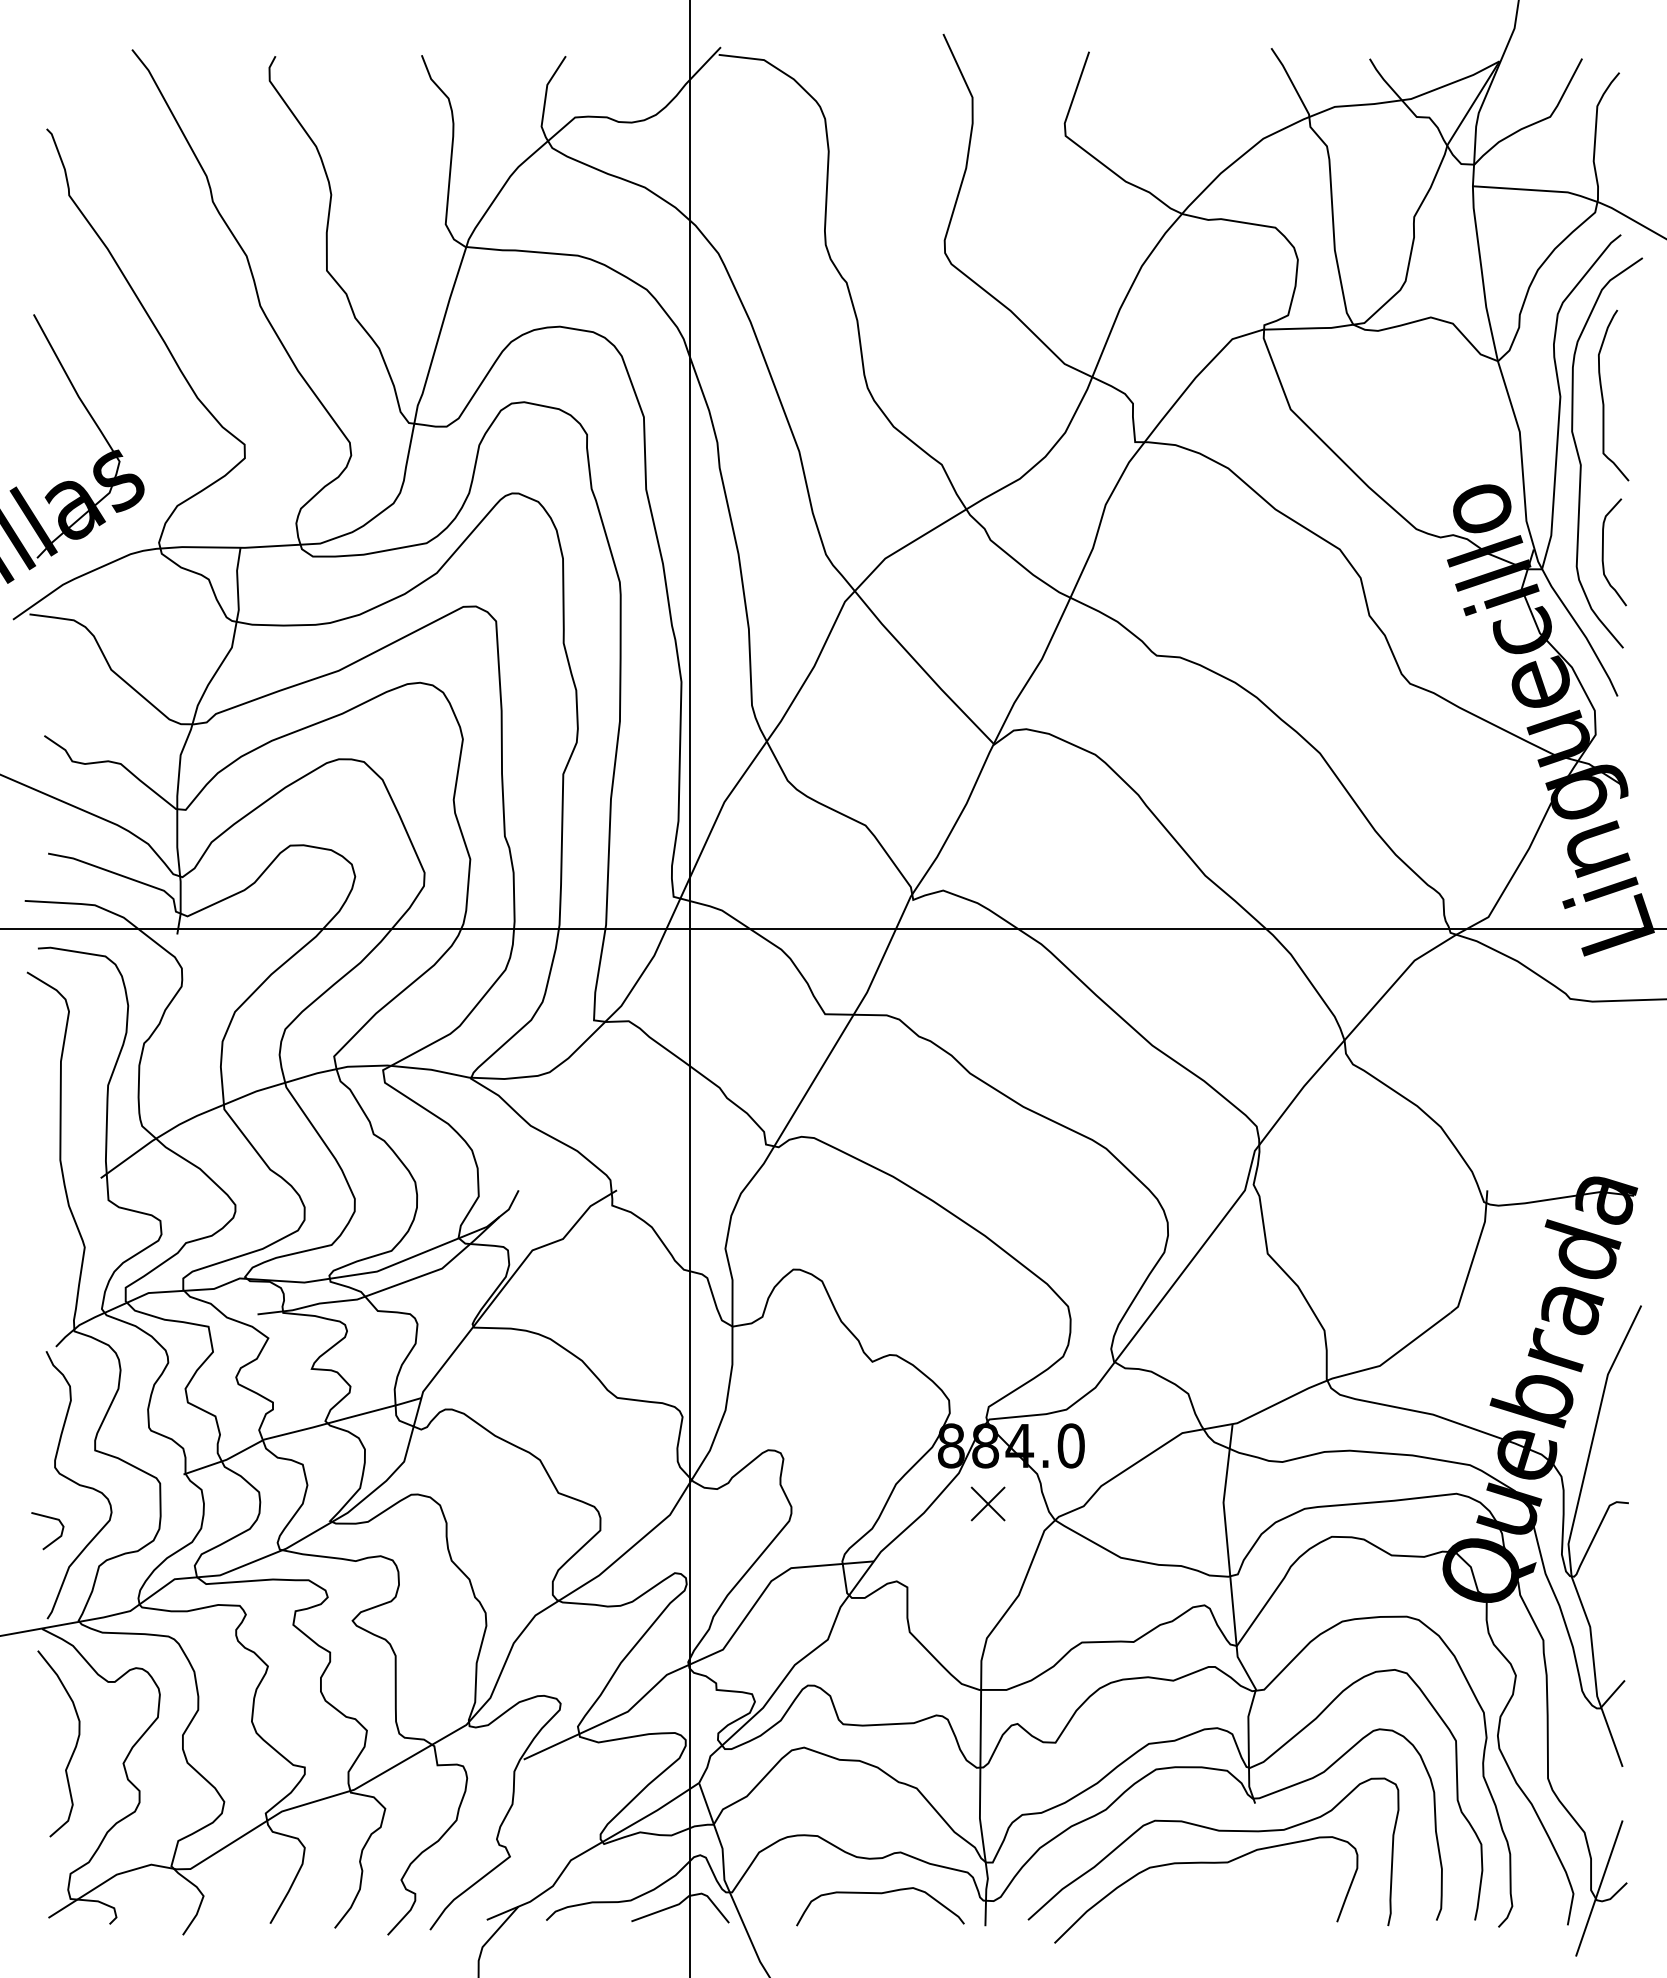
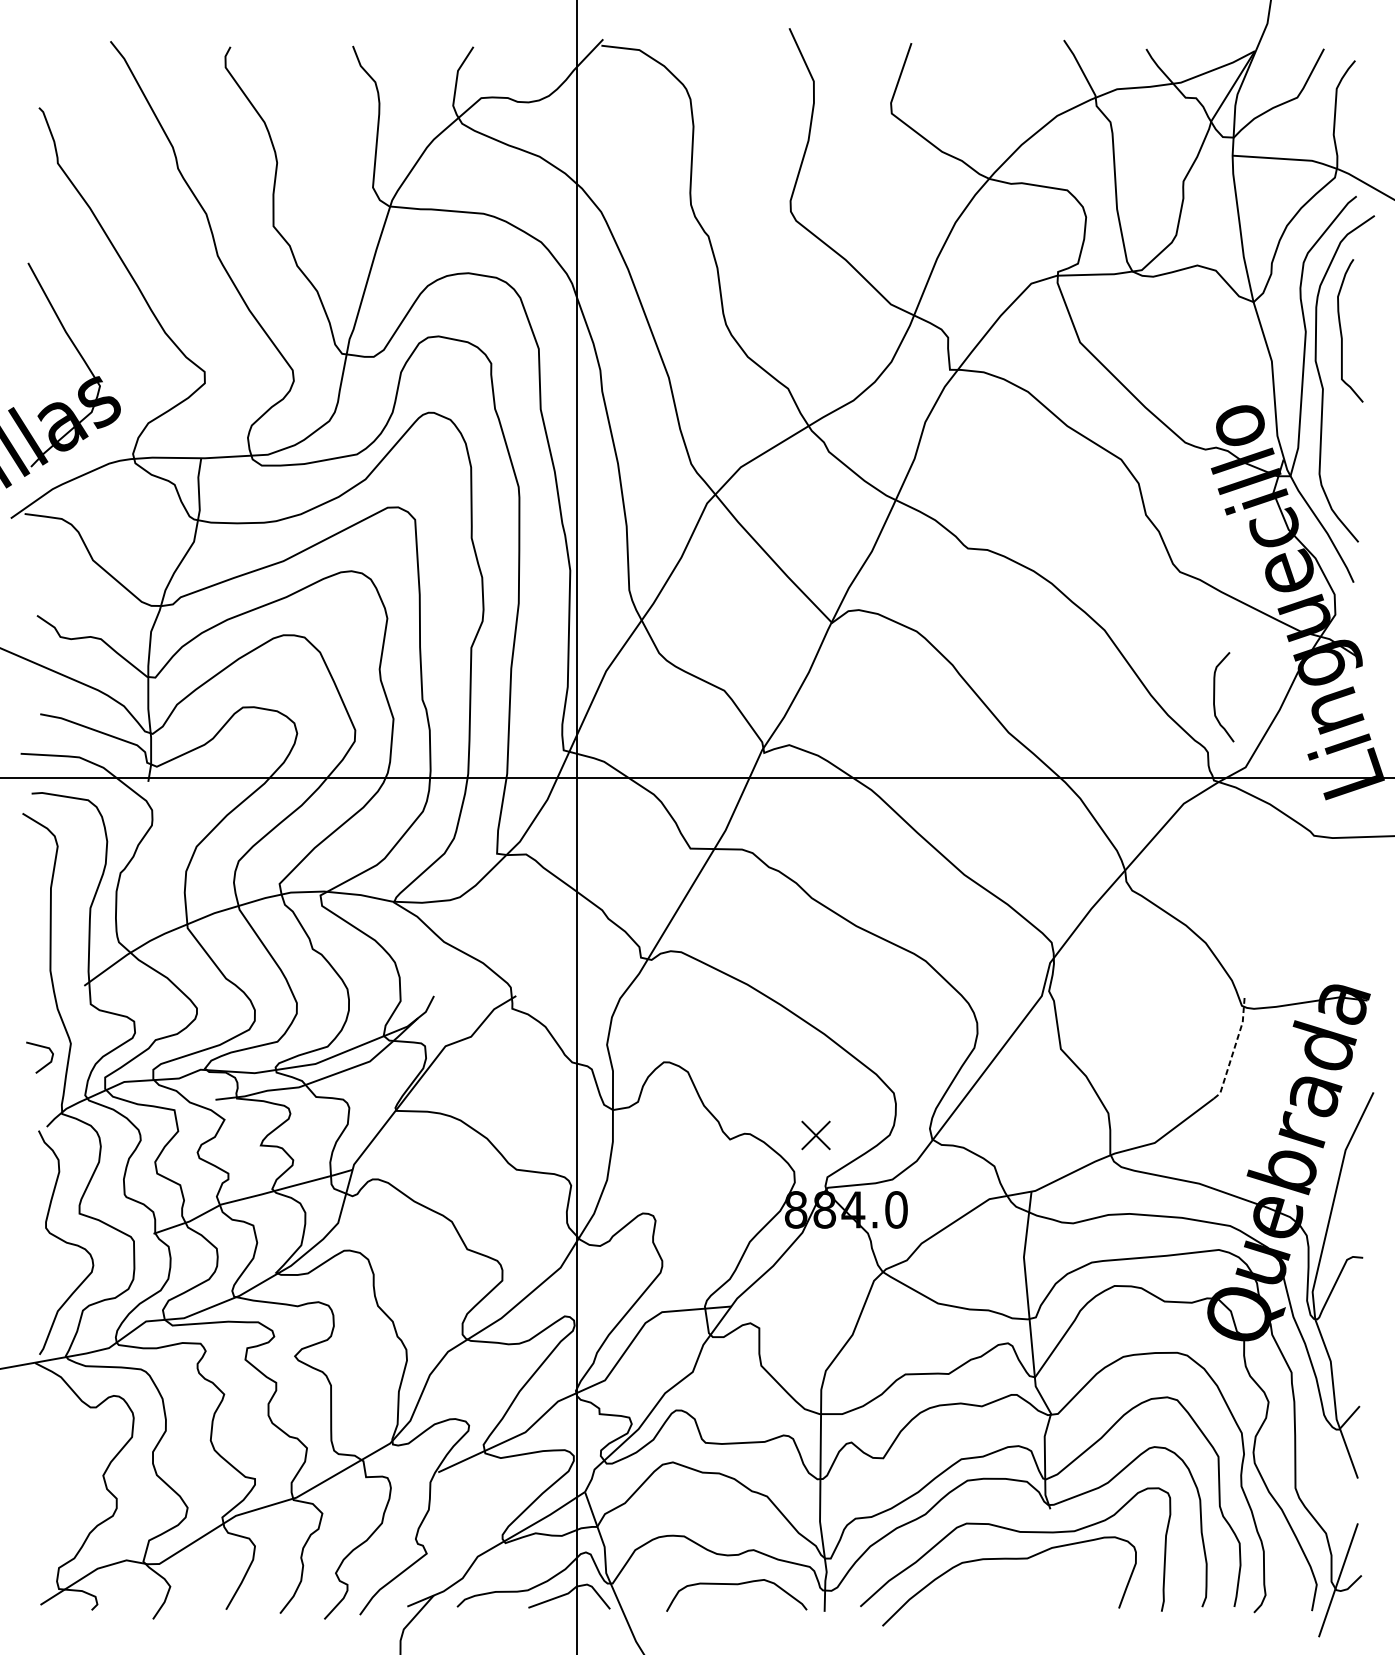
curve: (1603, 552) -> (1214, 697), moved
line: (1474, 1253) -> (1233, 1048), solid -> dashed
part: (987, 1503) -> (815, 1135), moved
line: (54, 1539) -> (45, 1064), moved
curve: (73, 1749) -> (61, 1463), removed

